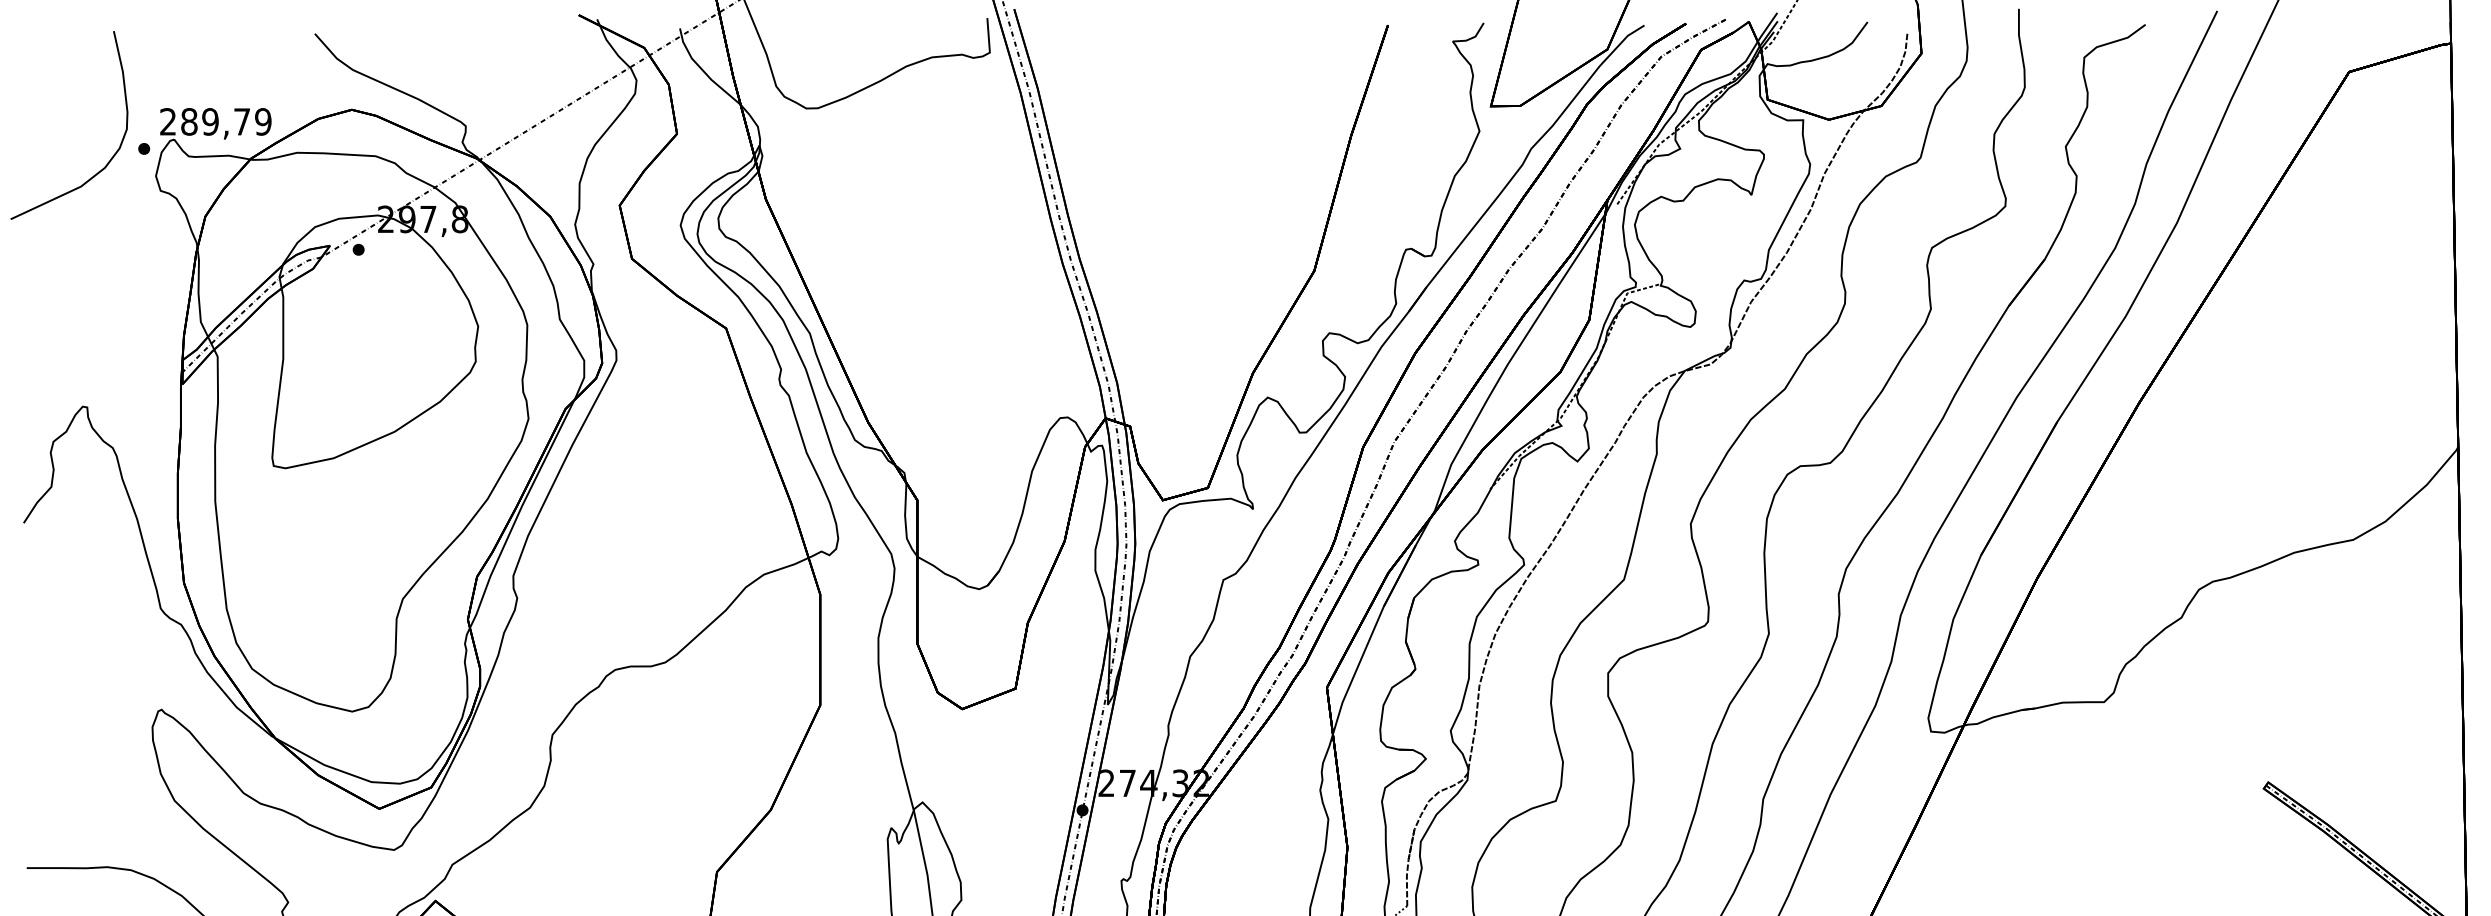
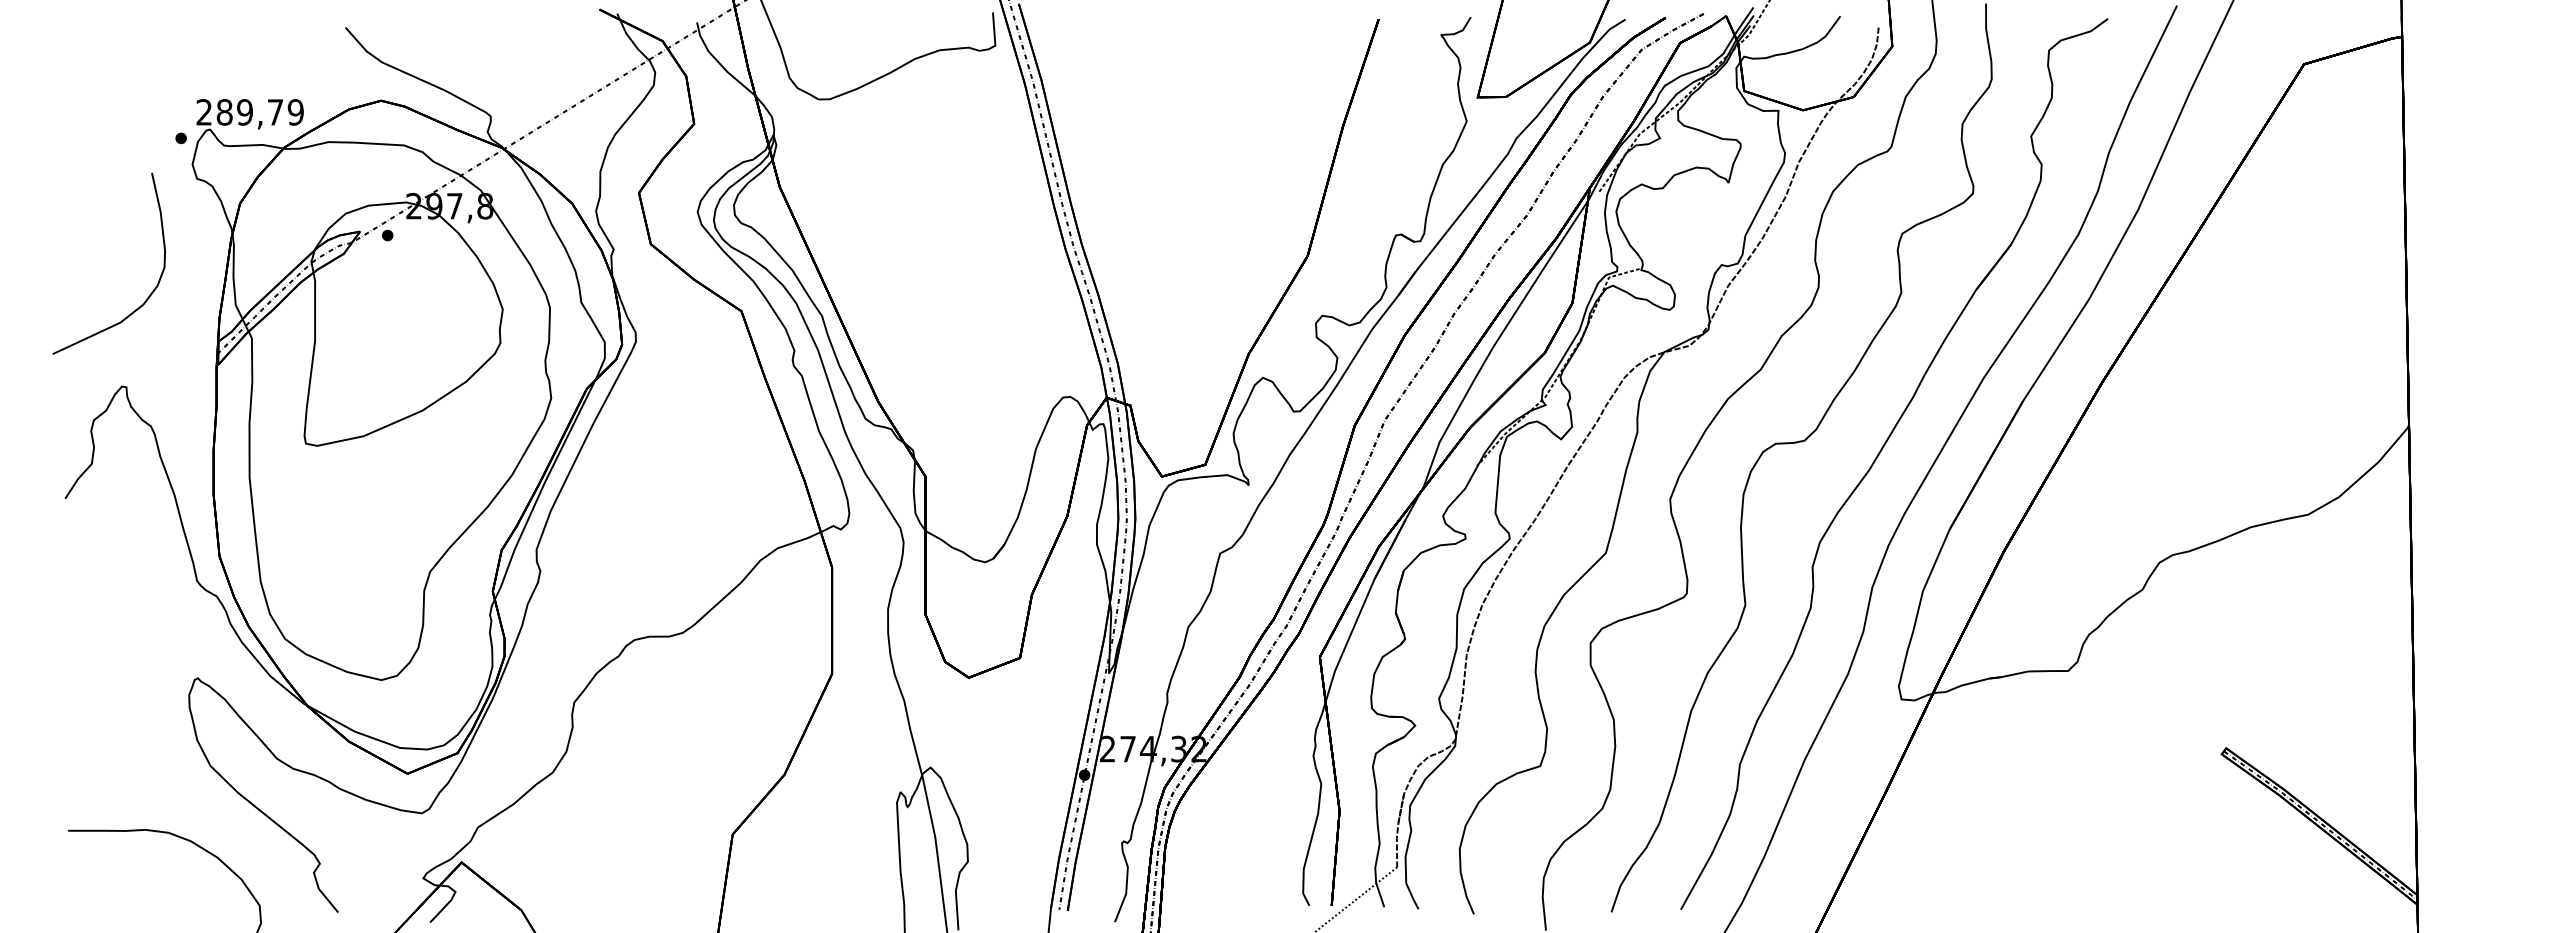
curve: (111, 157) -> (149, 294), moved

